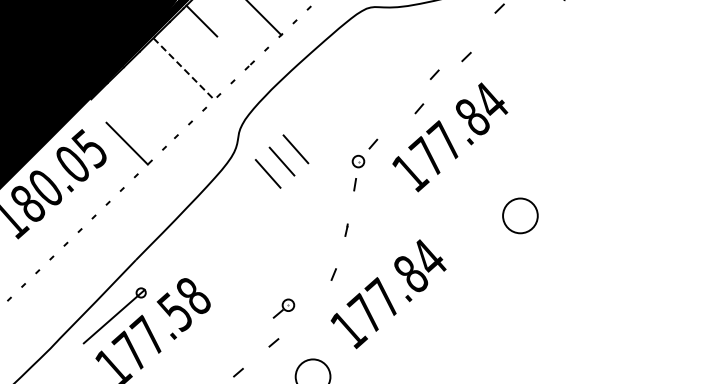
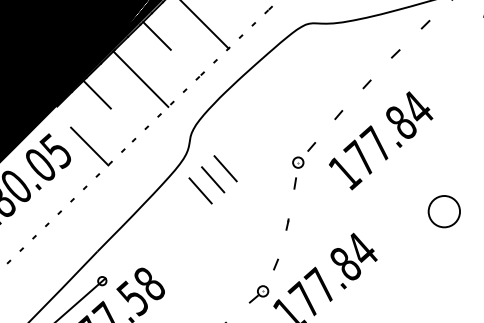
line: (466, 56) -> (395, 53), moved
line: (184, 69) -> (141, 79), dashed -> solid
line: (135, 85) -> (97, 94), added
line: (419, 108) -> (338, 114), moved
part: (282, 161) -> (213, 179), moved
part: (283, 308) -> (258, 294), moved

